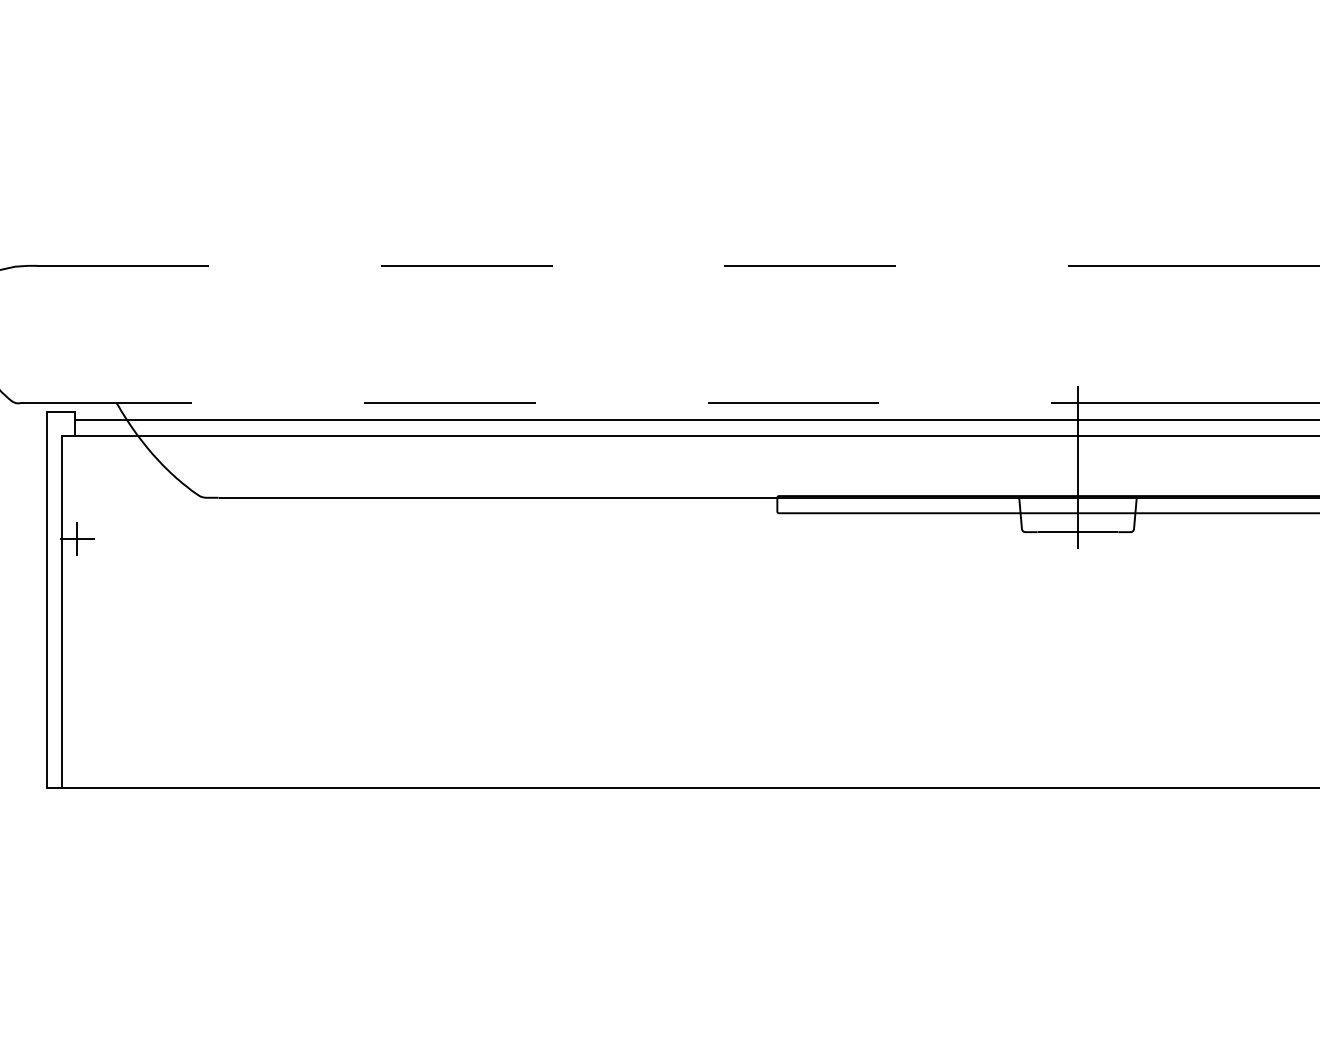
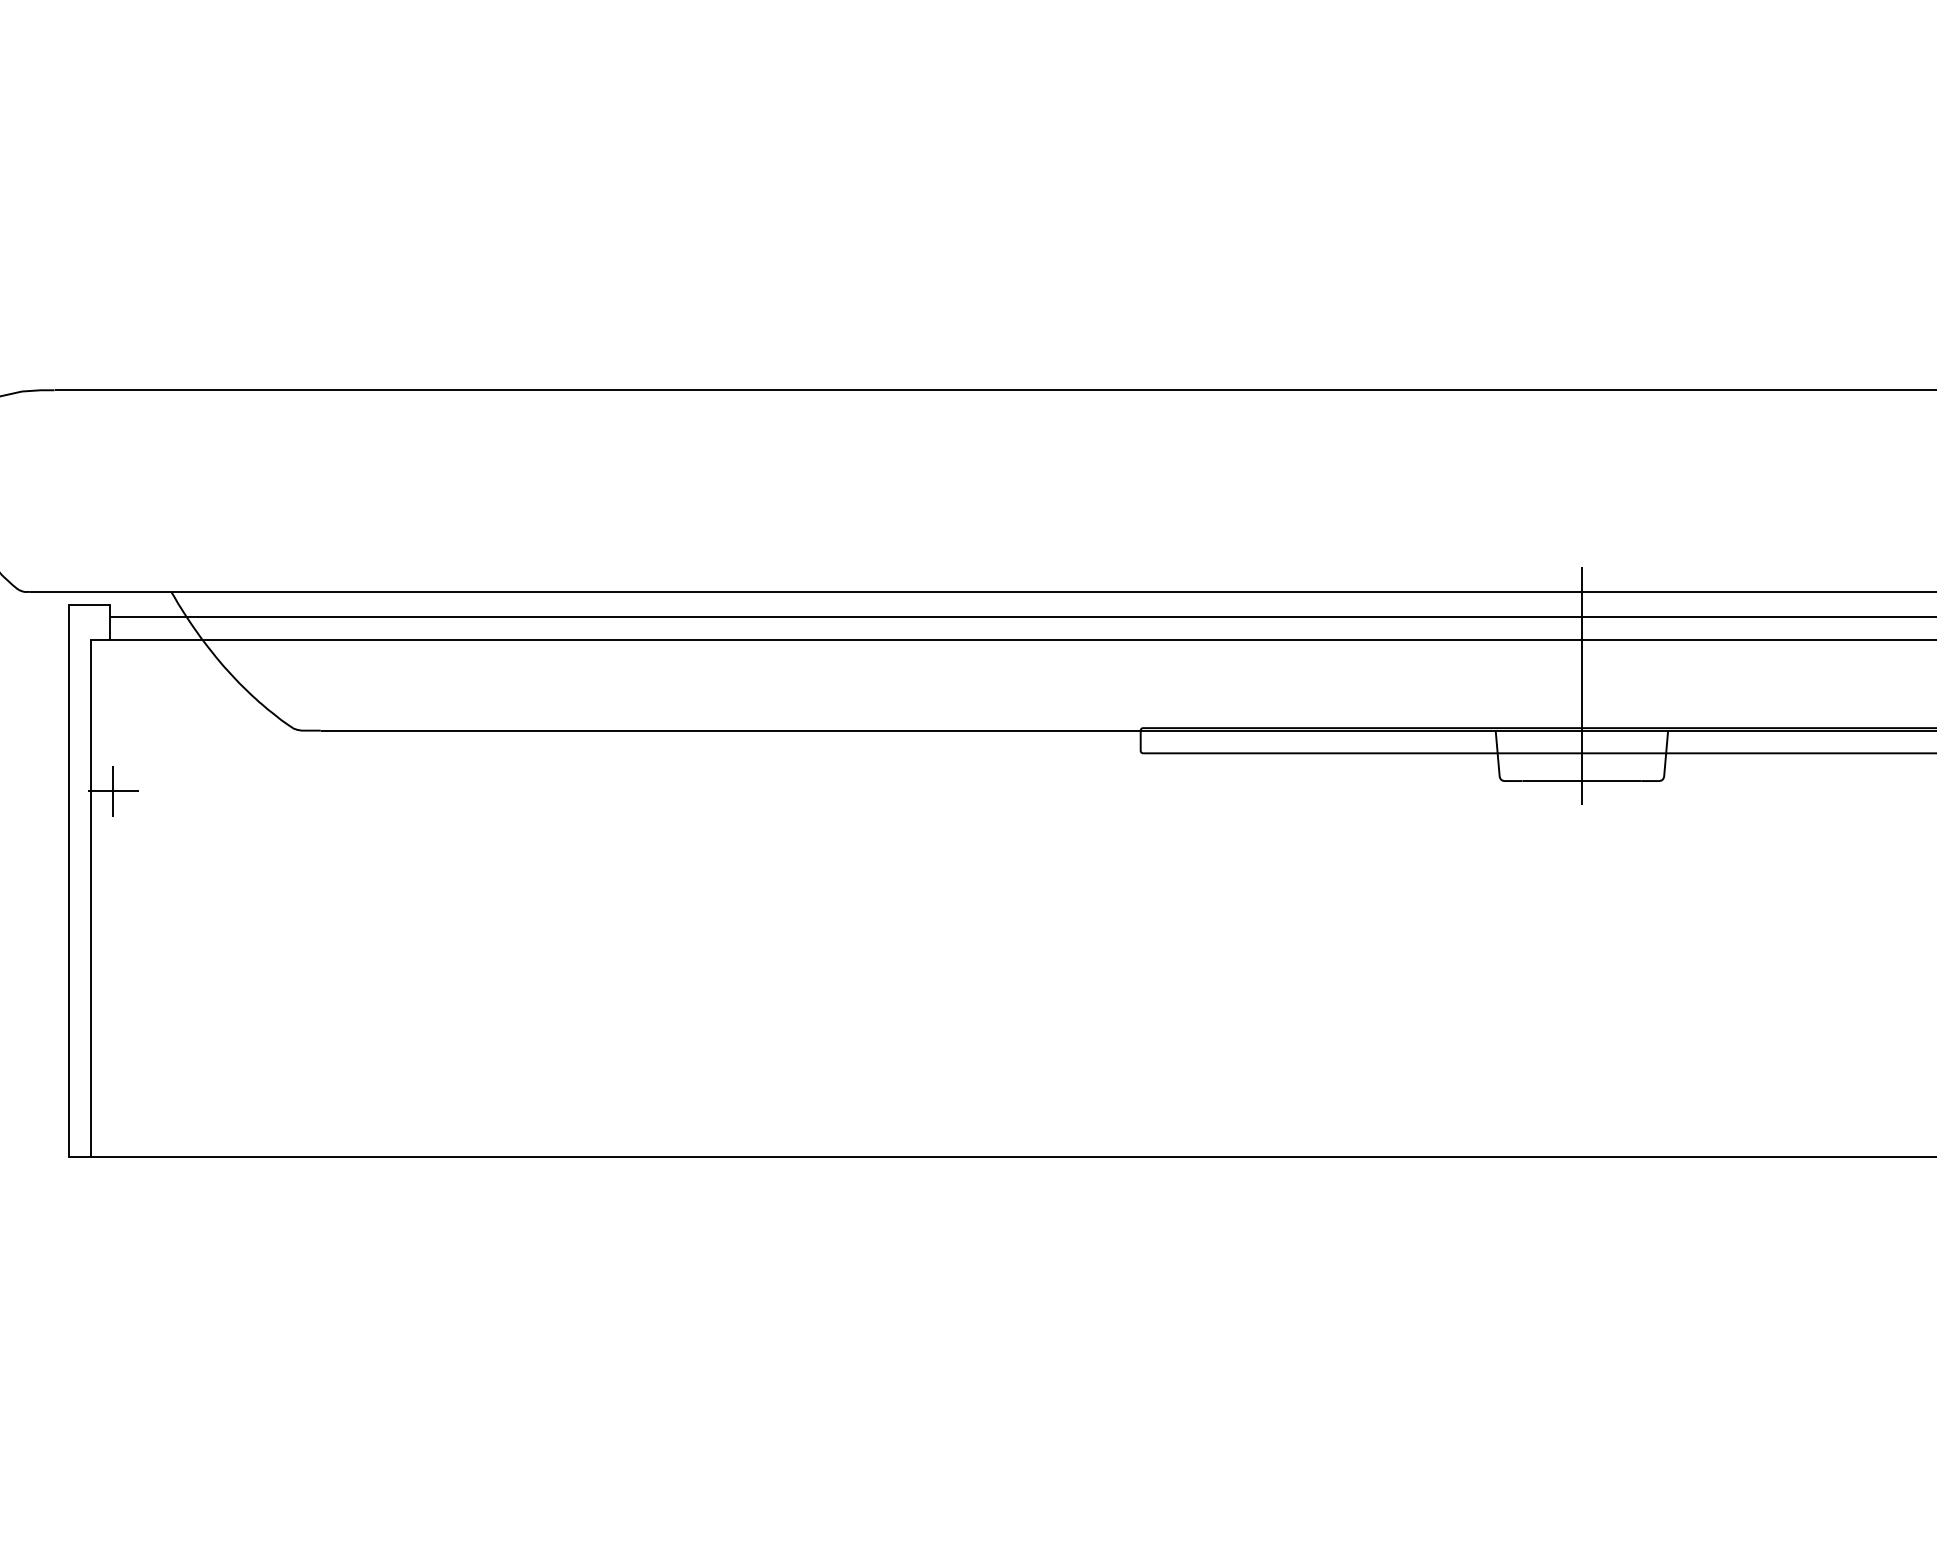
line: (558, 265) -> (819, 389), dashed -> solid
line: (549, 403) -> (806, 592), dashed -> solid

